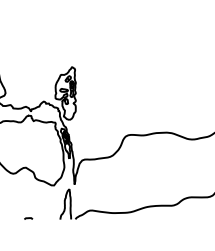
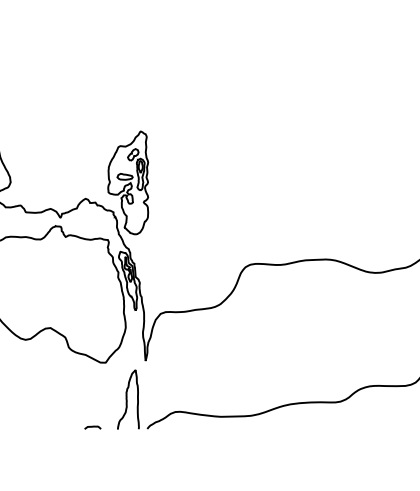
curve: (28, 218) -> (92, 427), moved

